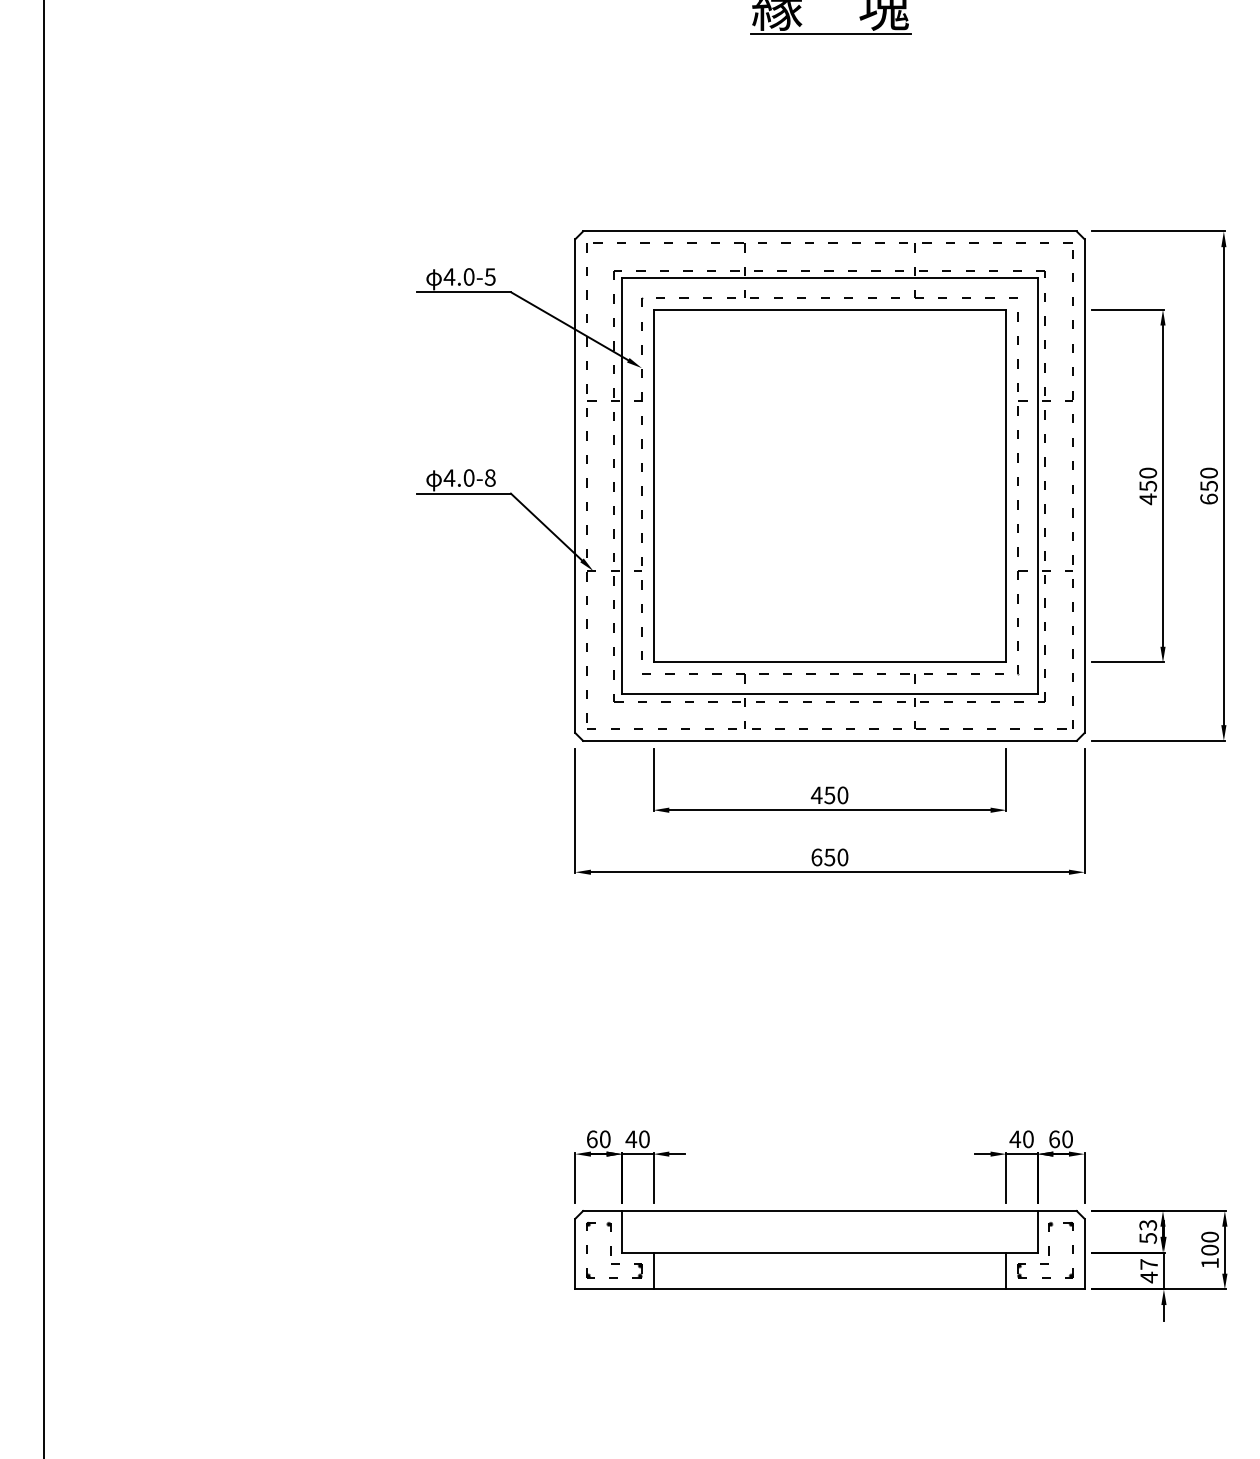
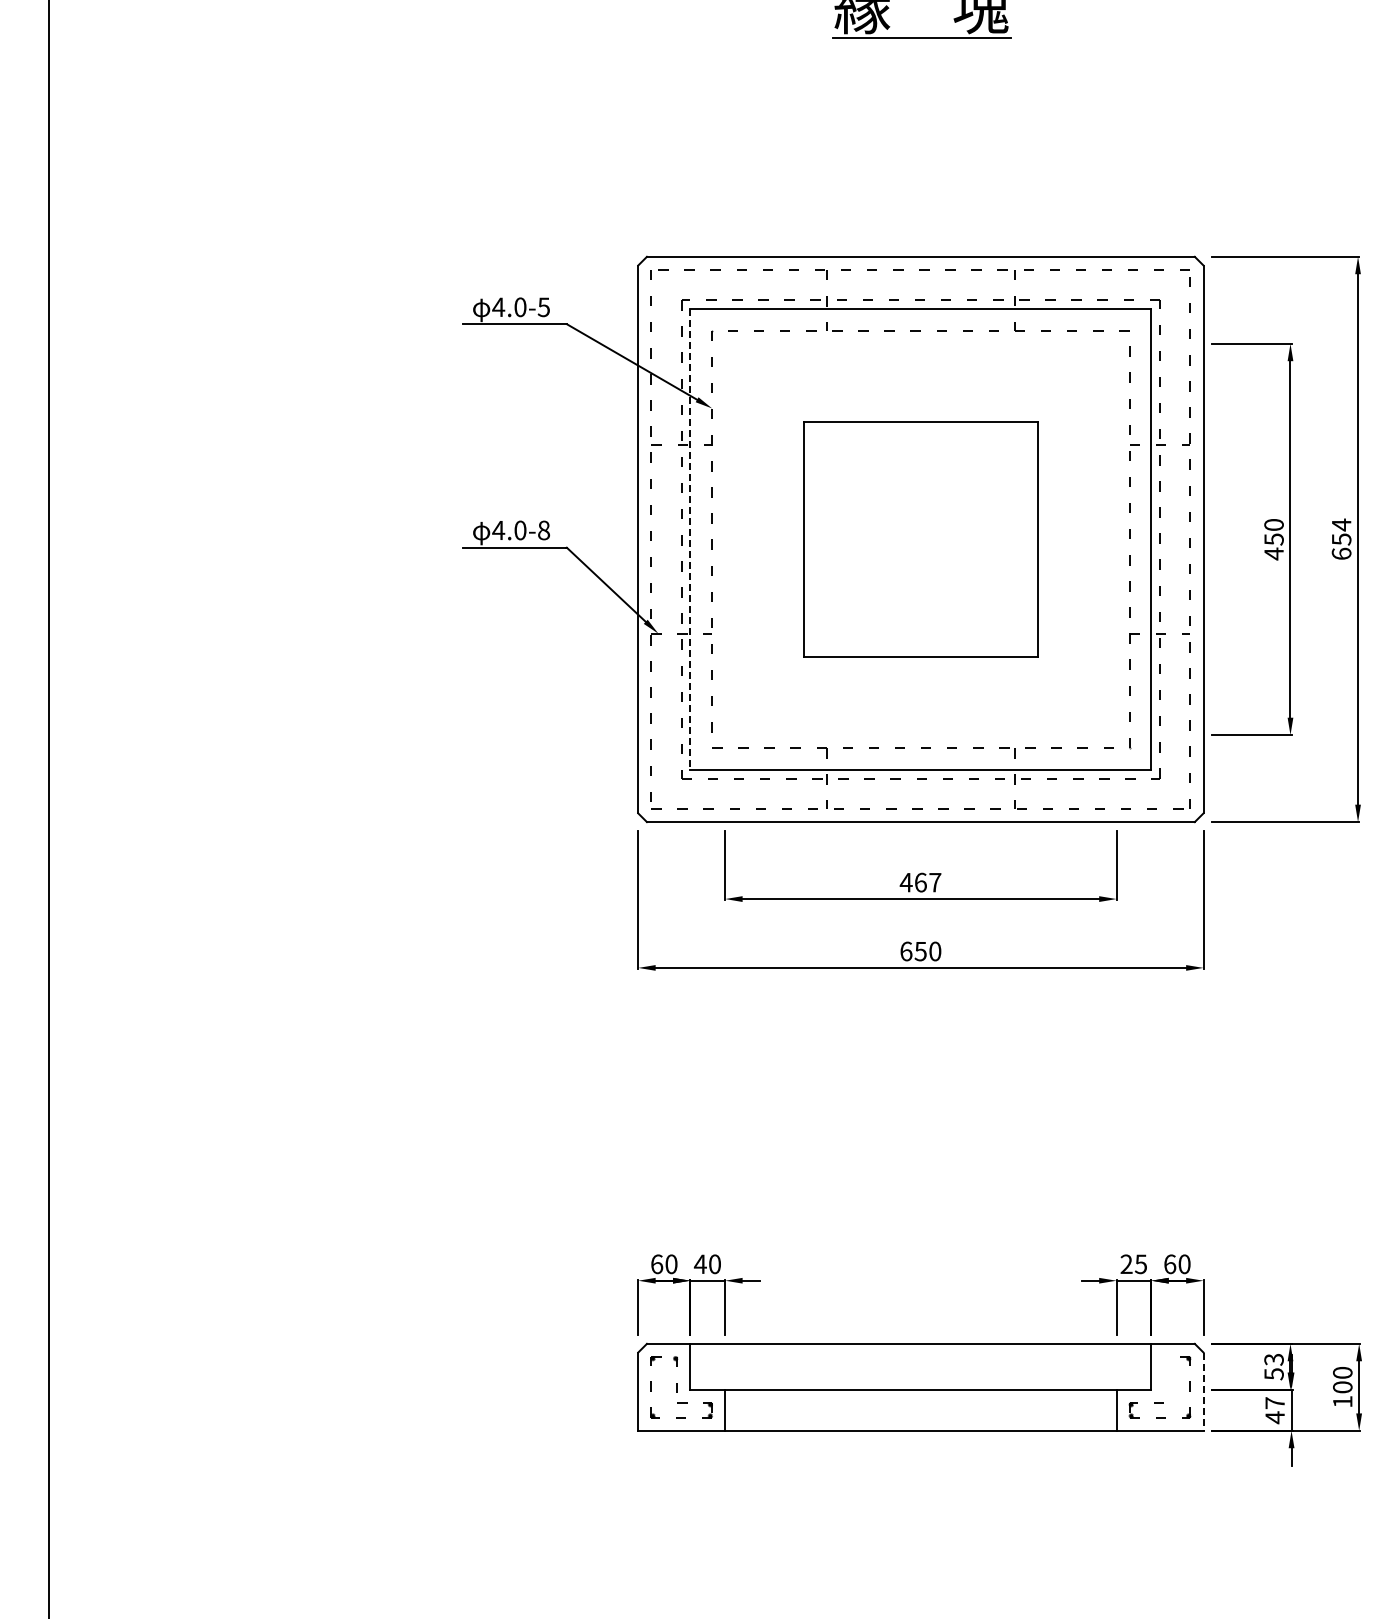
text: (1208, 472) -> (1341, 524), 650 -> 654
line: (622, 486) -> (690, 539), solid -> dashed
part: (829, 486) -> (920, 539), size x0.6
text: (835, 795) -> (927, 882), 450 -> 467
text: (1021, 1139) -> (1133, 1264), 40 -> 25
part: (1049, 1231) -> (1164, 1366), removed
line: (1084, 1254) -> (1203, 1392), solid -> dashed

